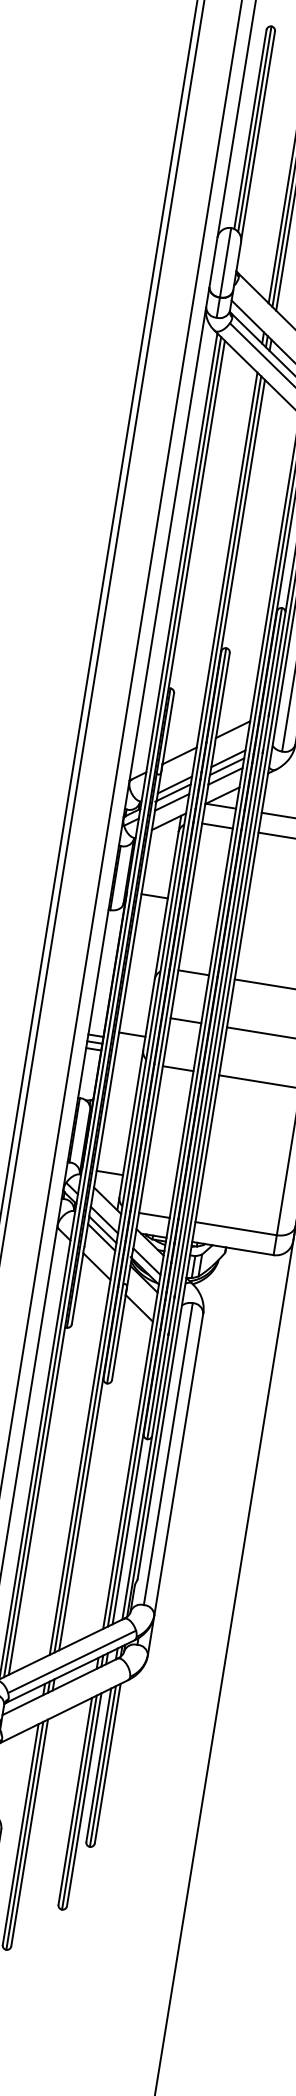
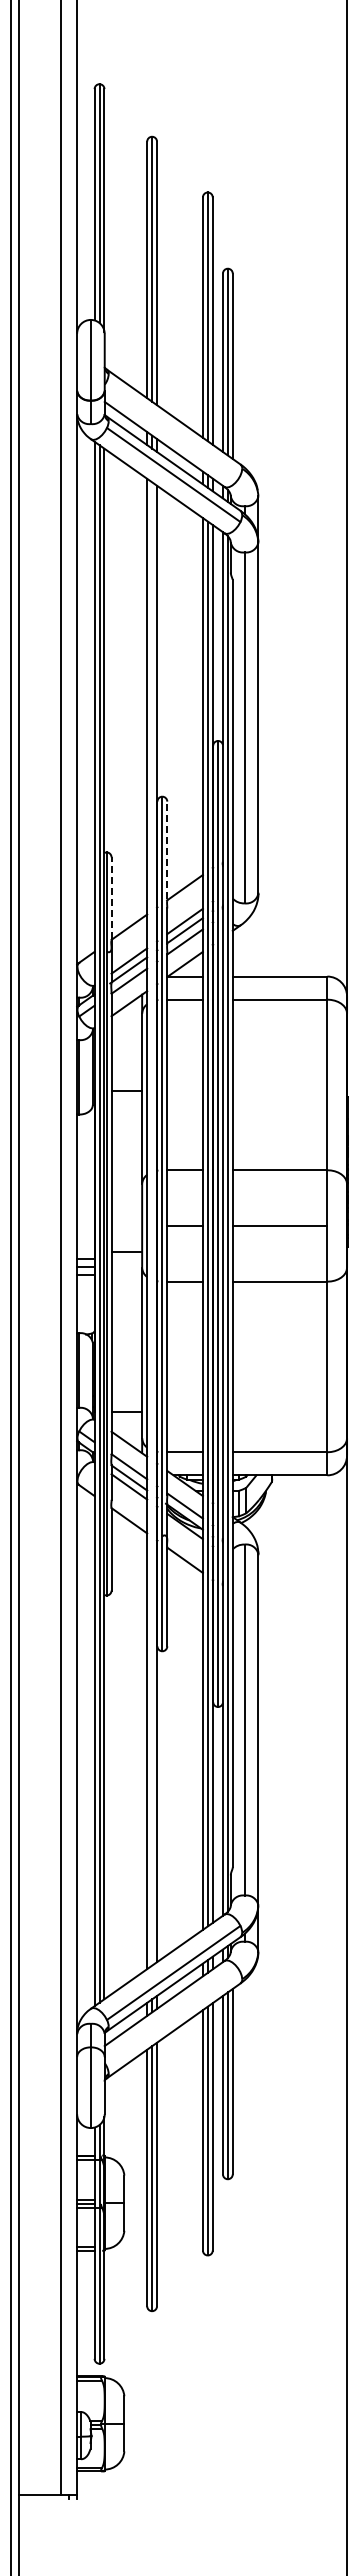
line: (223, 695) -> (167, 850), solid -> dashed
line: (168, 728) -> (111, 898), solid -> dashed
line: (158, 1014) -> (152, 1223), removed

